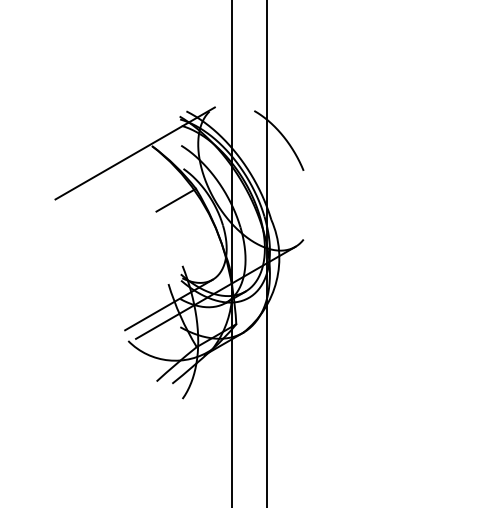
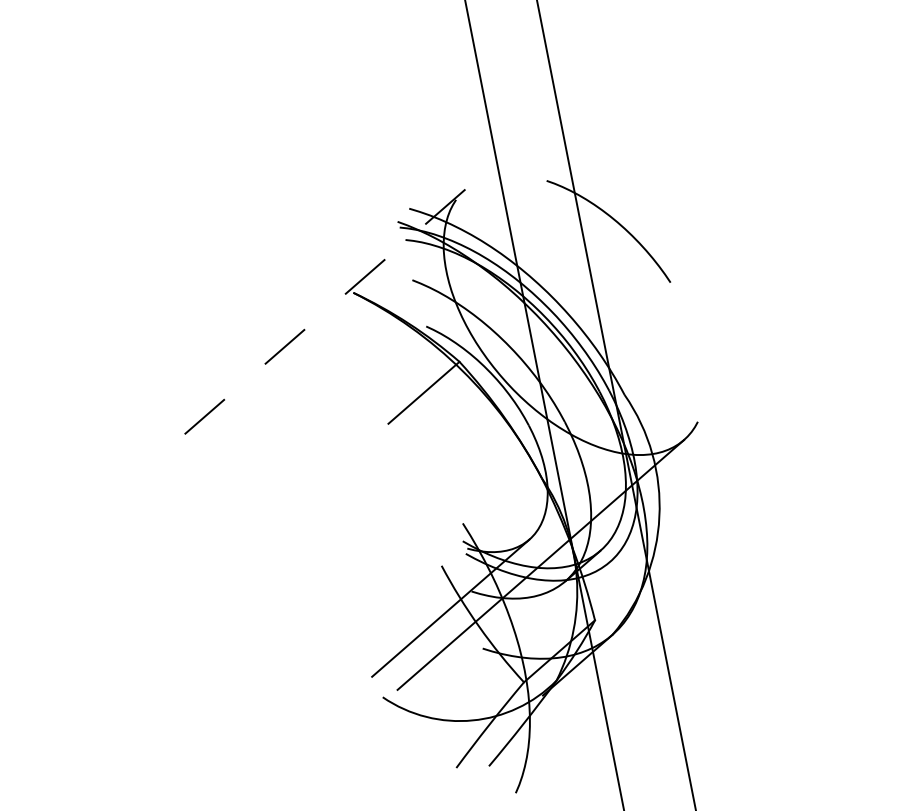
line: (134, 153) -> (320, 314), solid -> dashed

